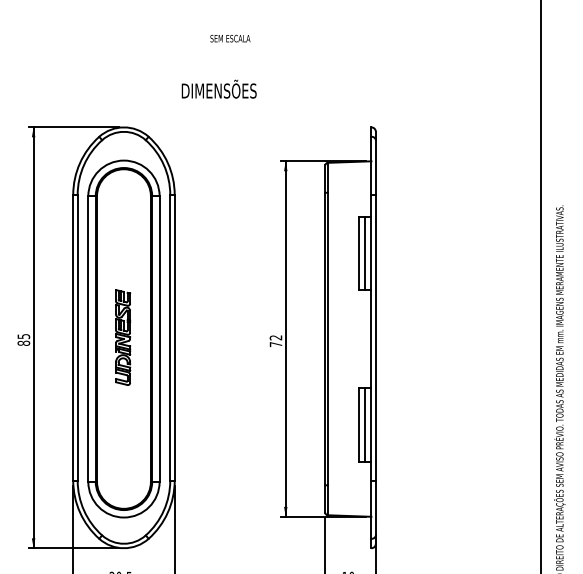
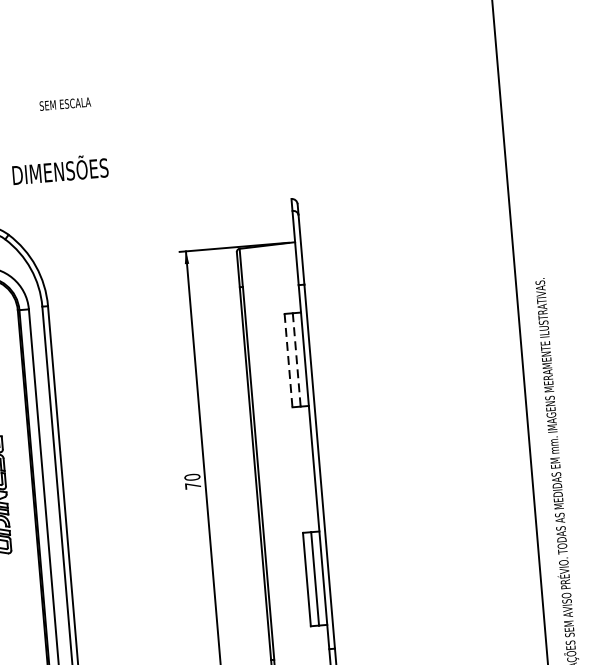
text: (230, 38) -> (65, 103), moved
text: (218, 88) -> (59, 168), moved
line: (358, 253) -> (288, 361), solid -> dashed
line: (365, 253) -> (297, 360), solid -> dashed
text: (275, 337) -> (191, 477), 72 -> 70

